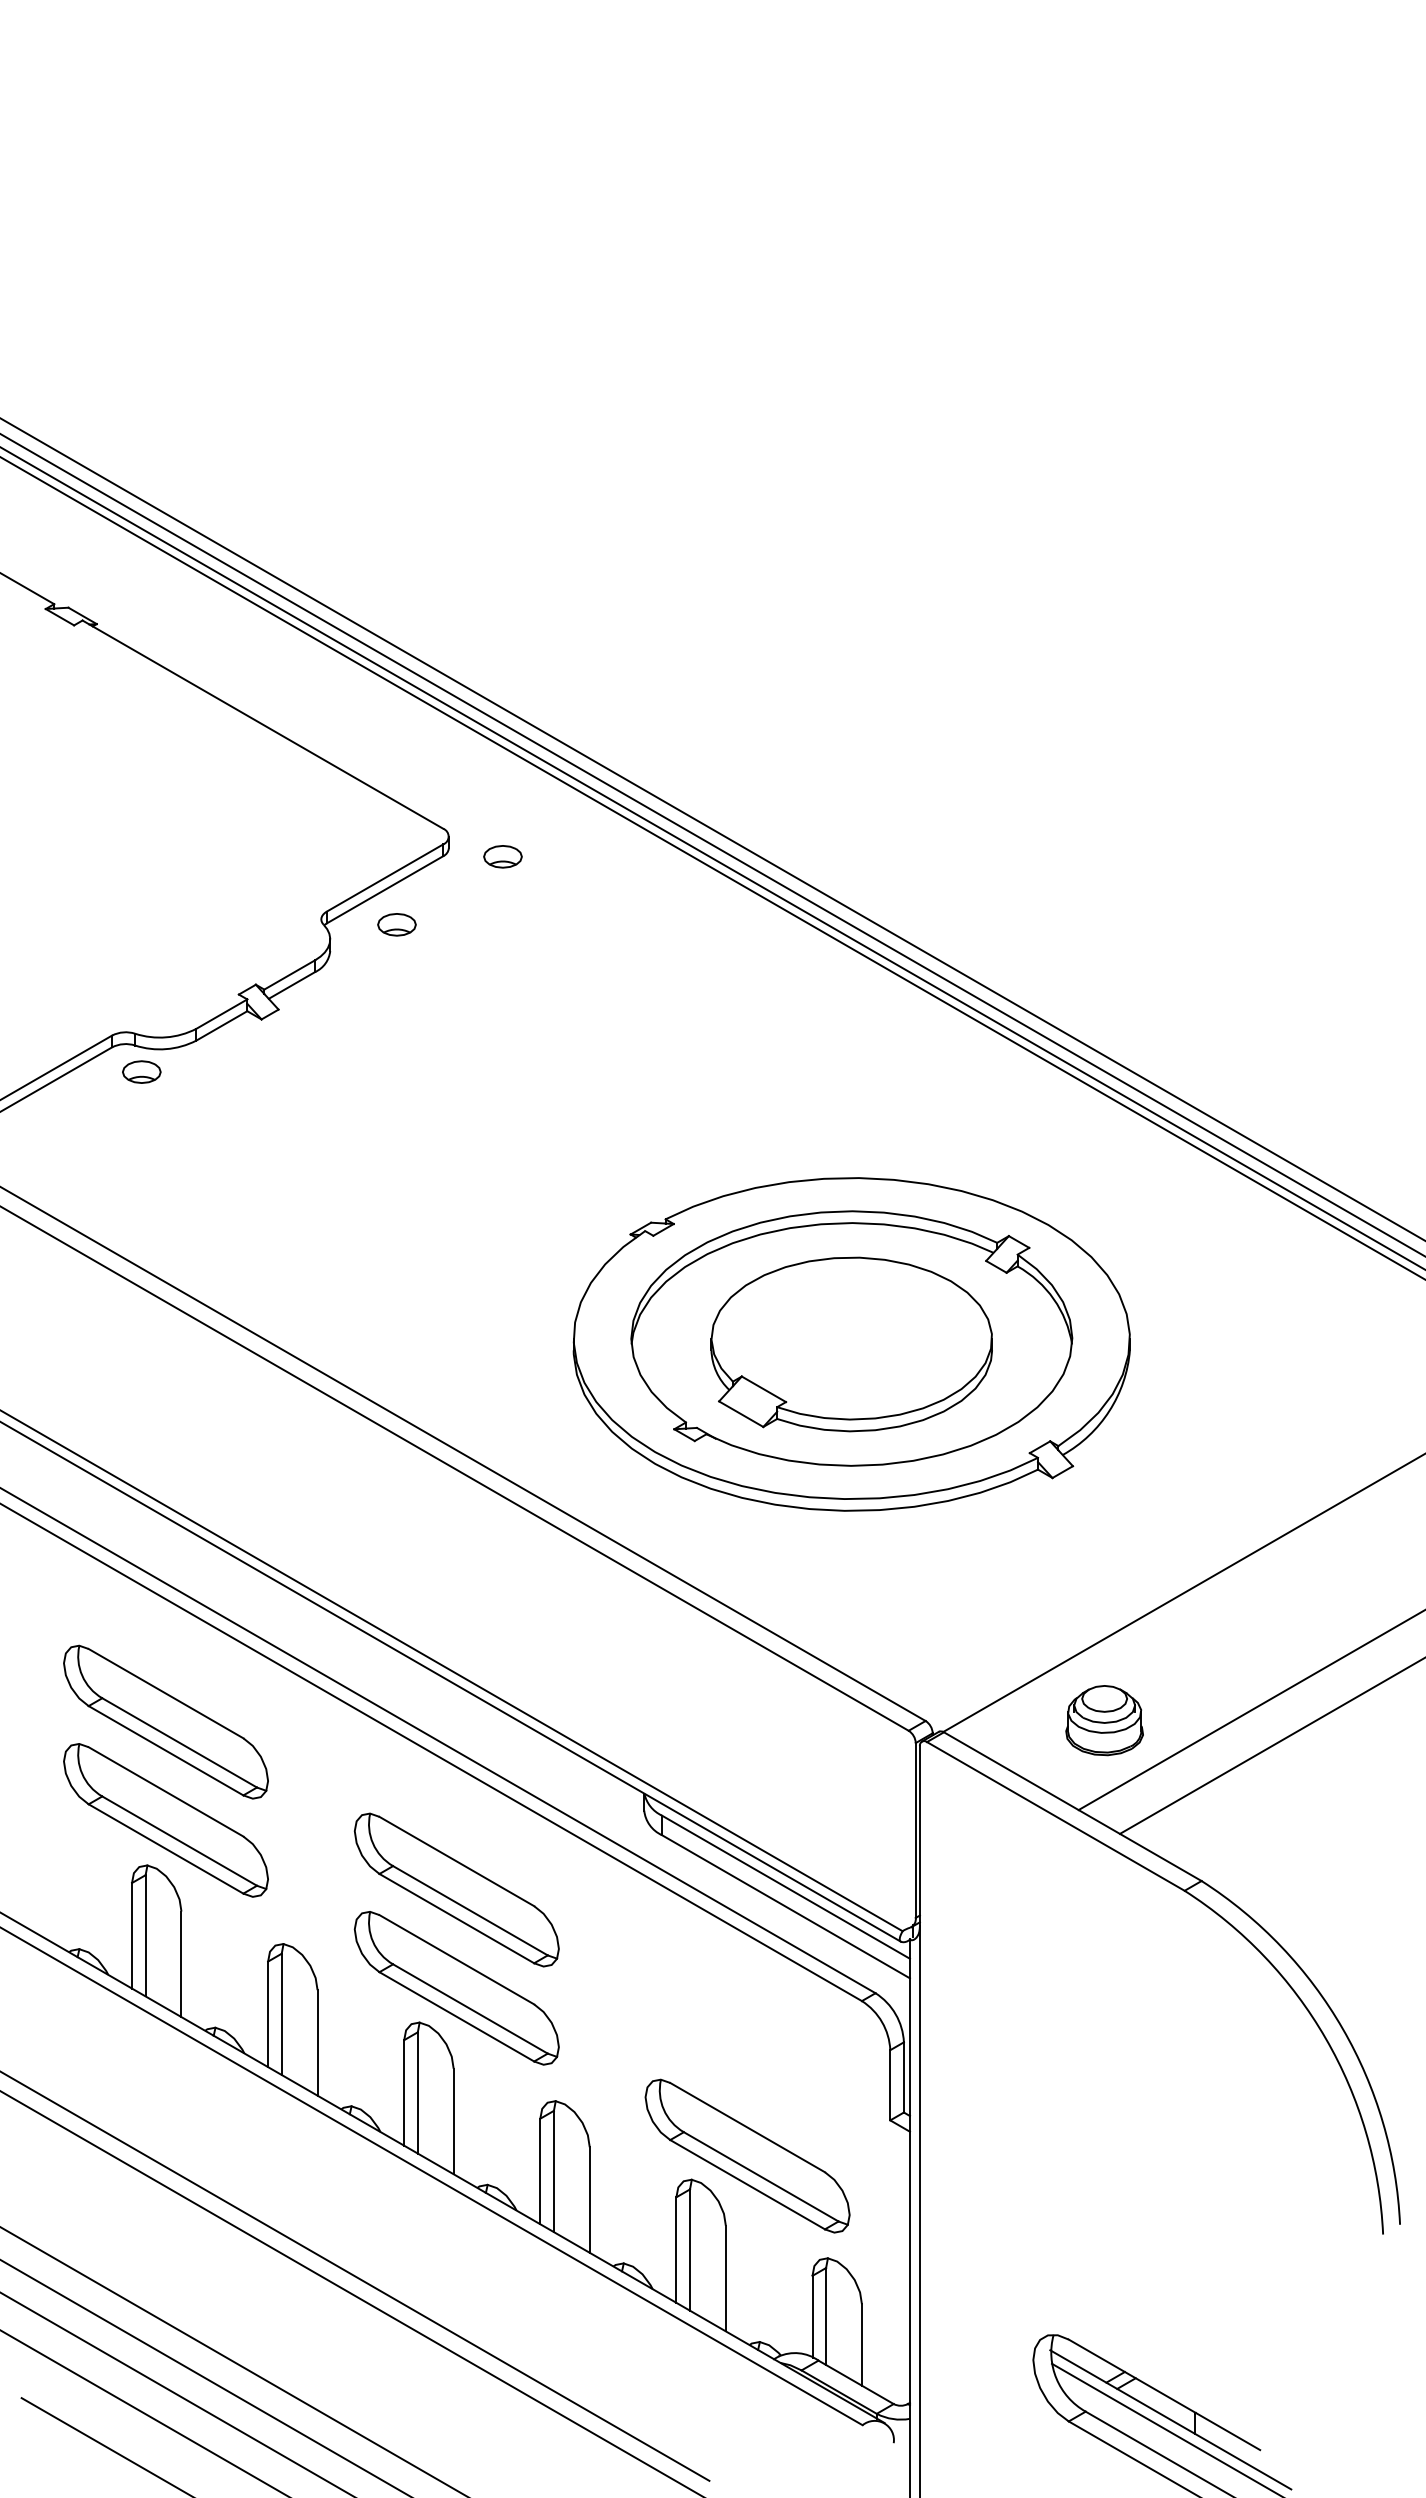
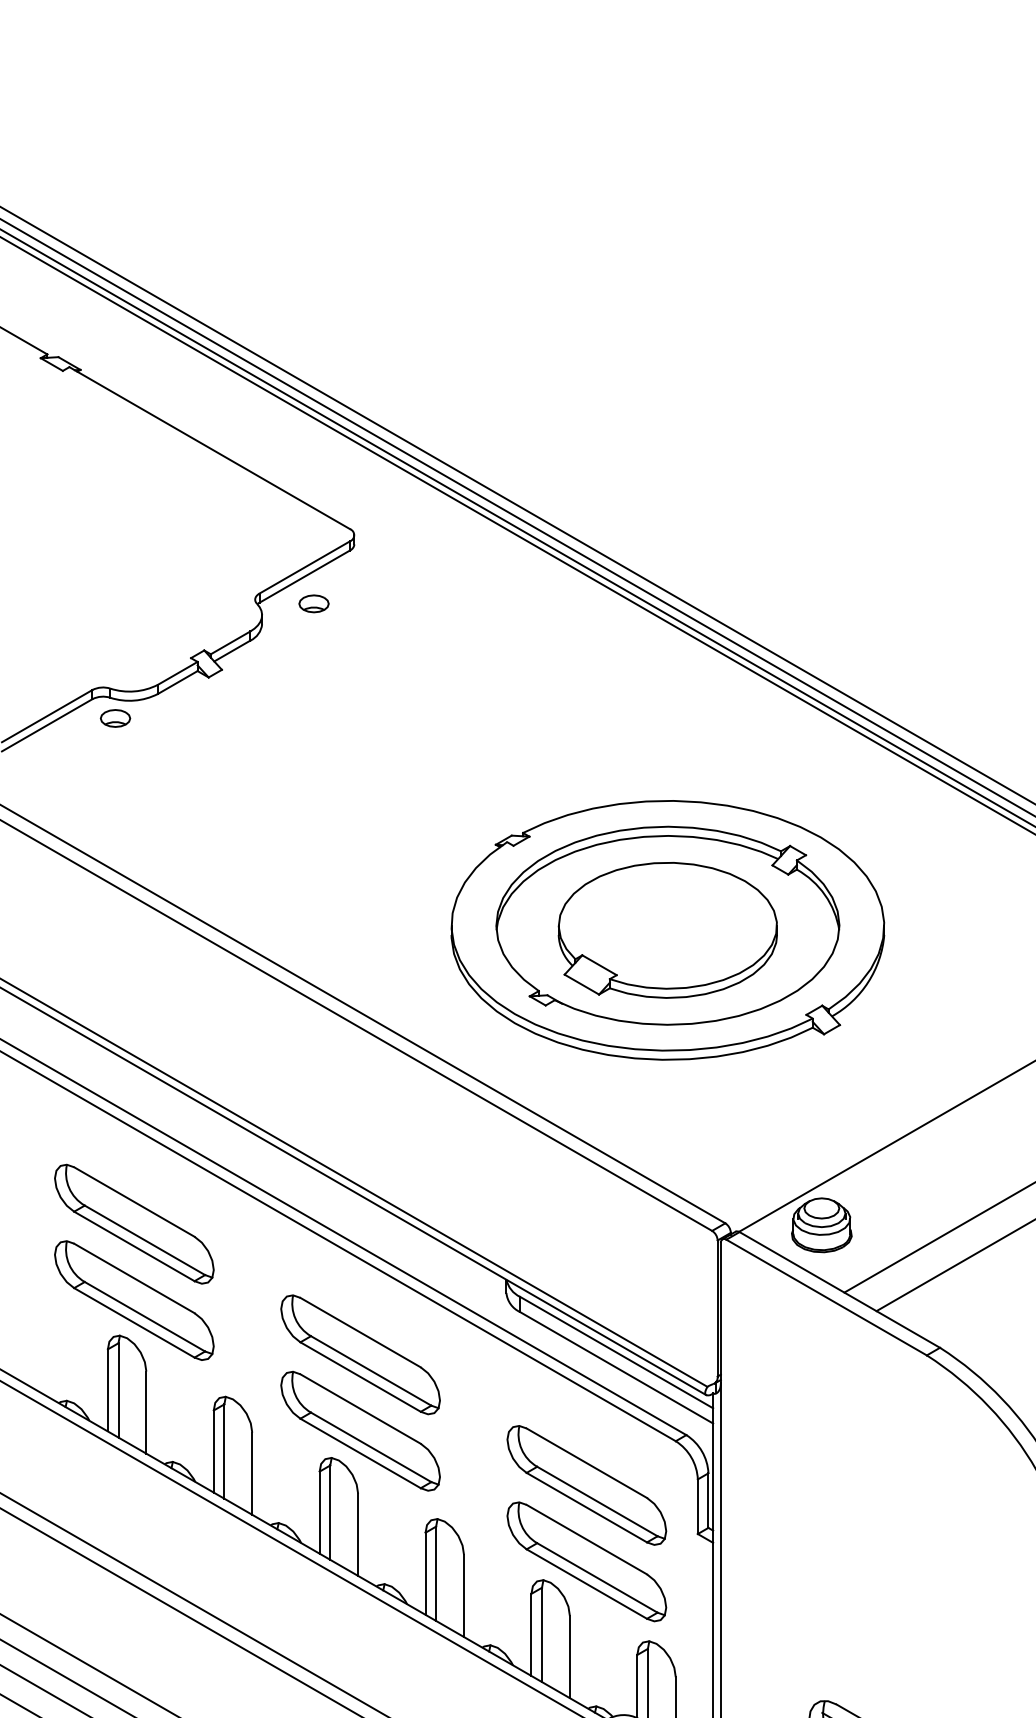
part: (502, 856) -> (396, 550), removed
part: (1104, 1720) -> (821, 1225), moved
part: (747, 2057) -> (586, 1485), added

